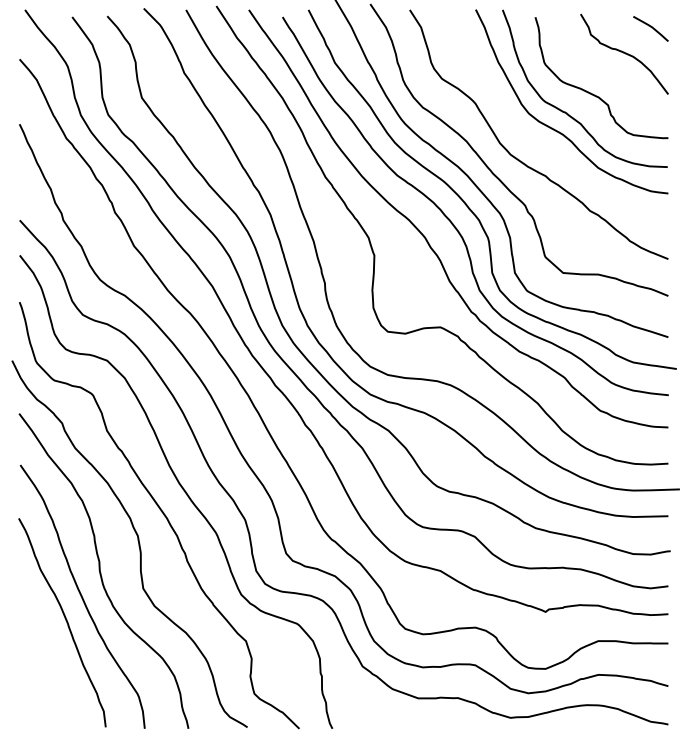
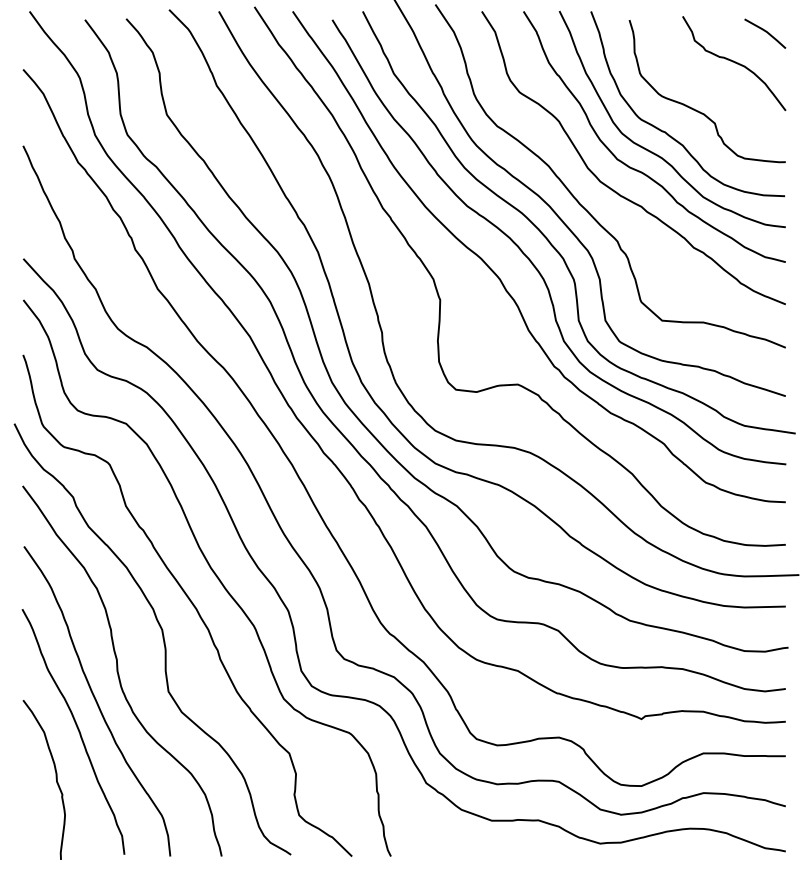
curve: (545, 145) -> (641, 170), added
curve: (47, 663) -> (55, 779), added

